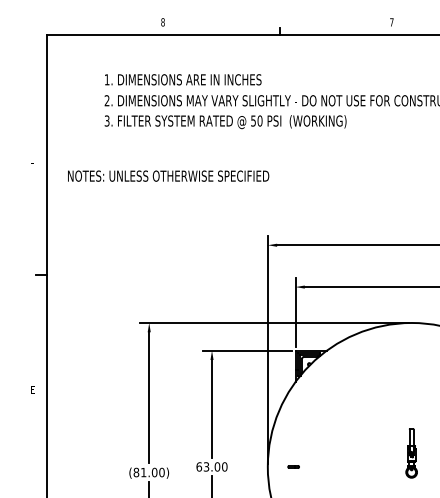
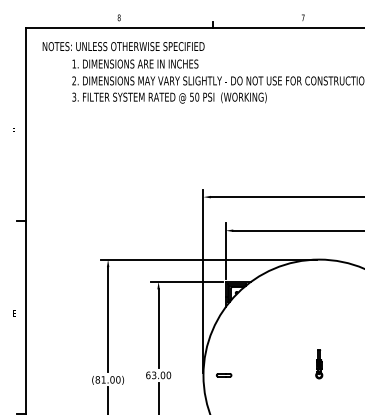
text: (168, 176) -> (123, 46), moved
part: (412, 453) -> (319, 364), size x0.71
part: (293, 467) -> (224, 375), size x1.67

